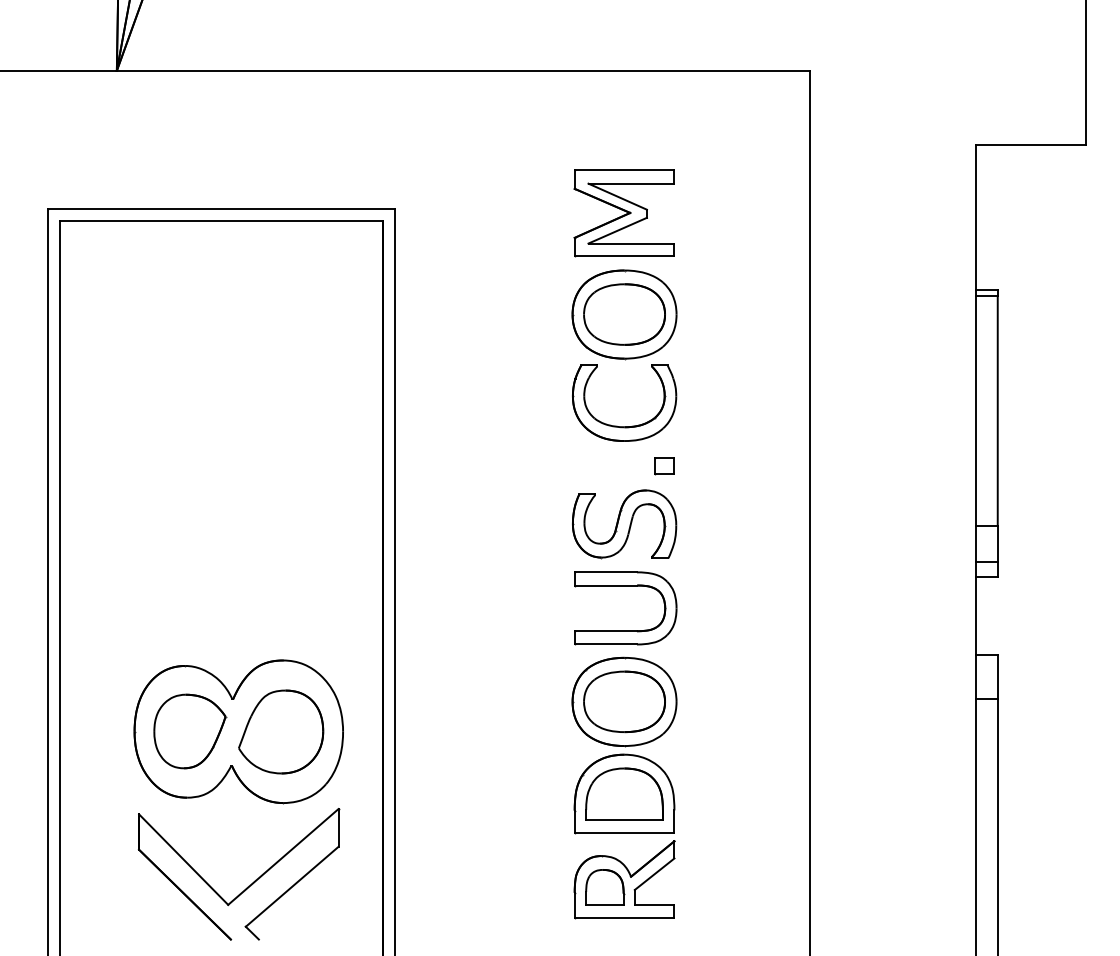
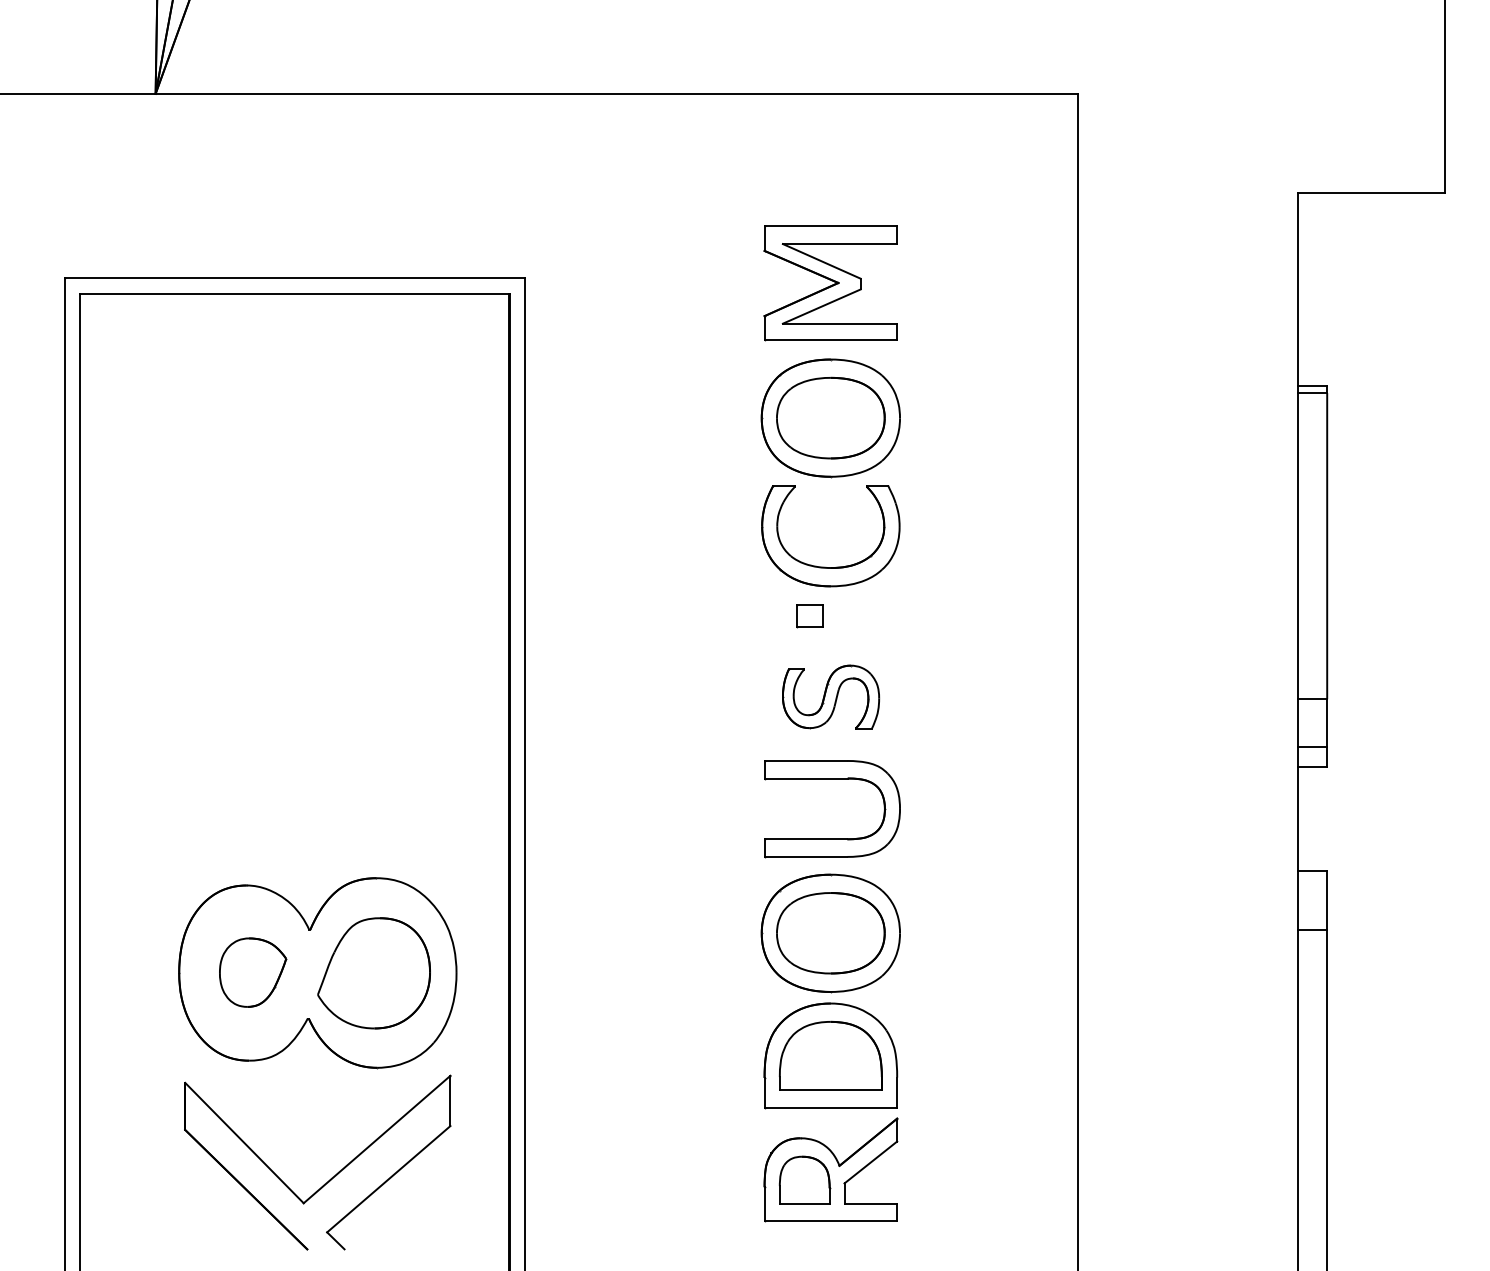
part: (664, 466) -> (809, 616), moved
part: (624, 524) -> (830, 697), size x0.7
part: (190, 731) -> (253, 972), size x0.7

